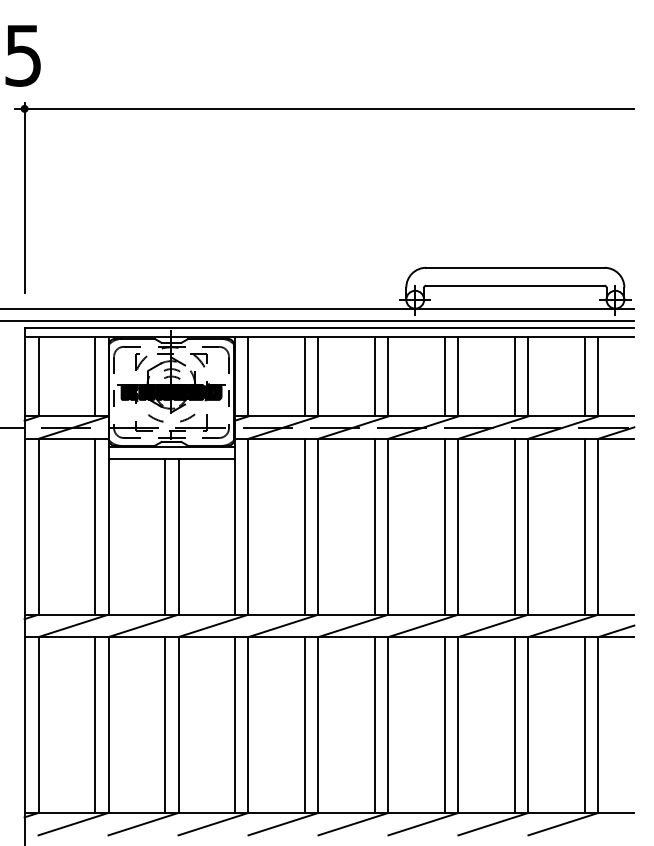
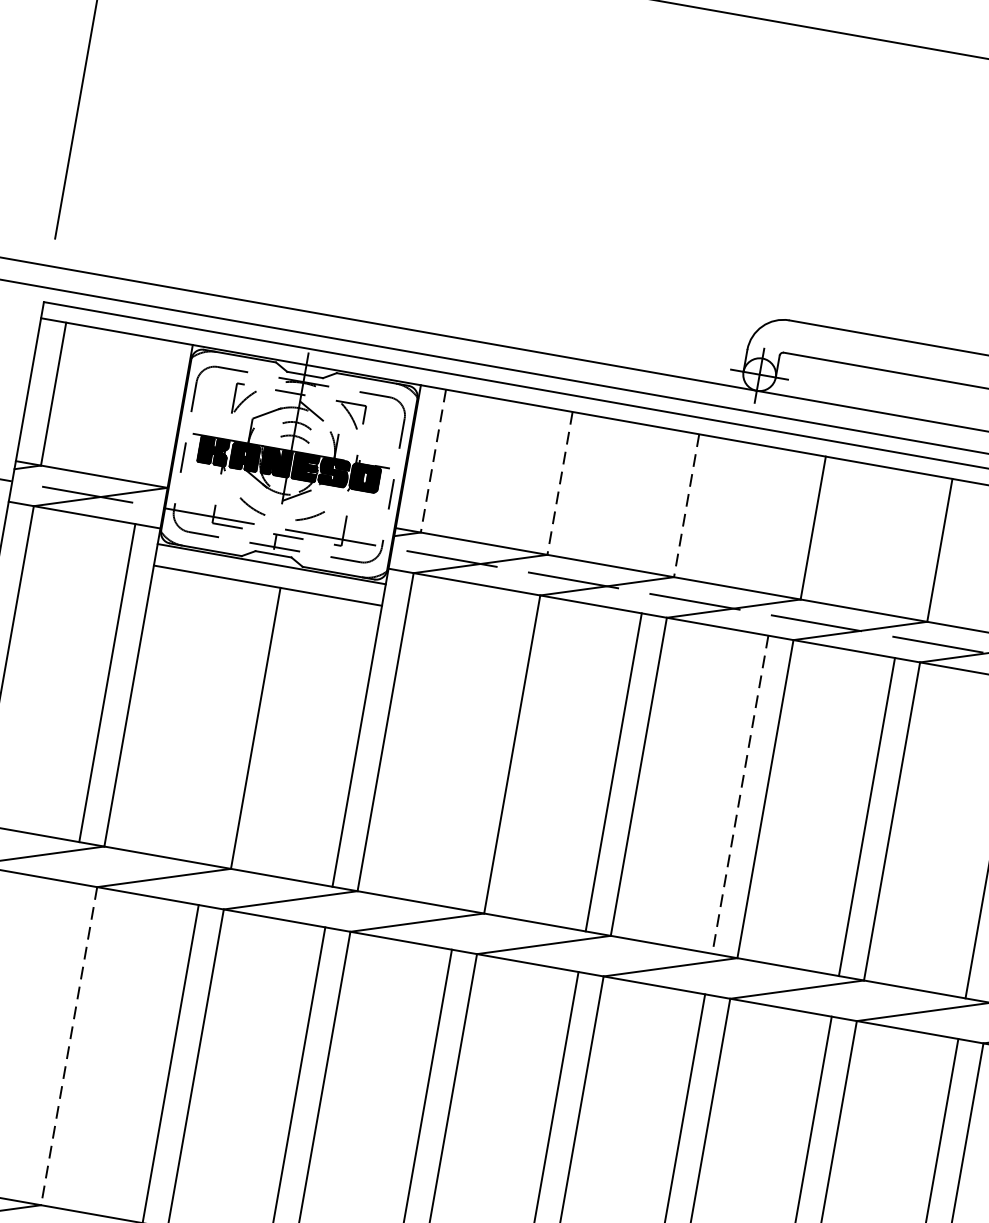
line: (94, 376) -> (155, 411), removed
line: (304, 376) -> (534, 478), removed
line: (374, 376) -> (661, 500), removed
line: (444, 376) -> (788, 522), removed
line: (514, 376) -> (914, 545), removed
line: (248, 377) -> (433, 462), solid -> dashed
line: (318, 377) -> (559, 484), solid -> dashed
line: (388, 377) -> (686, 506), solid -> dashed
line: (304, 526) -> (487, 749), removed
line: (444, 526) -> (740, 794), solid -> dashed
line: (164, 536) -> (230, 723), removed
line: (94, 724) -> (44, 1040), removed
line: (108, 725) -> (69, 1047), solid -> dashed

